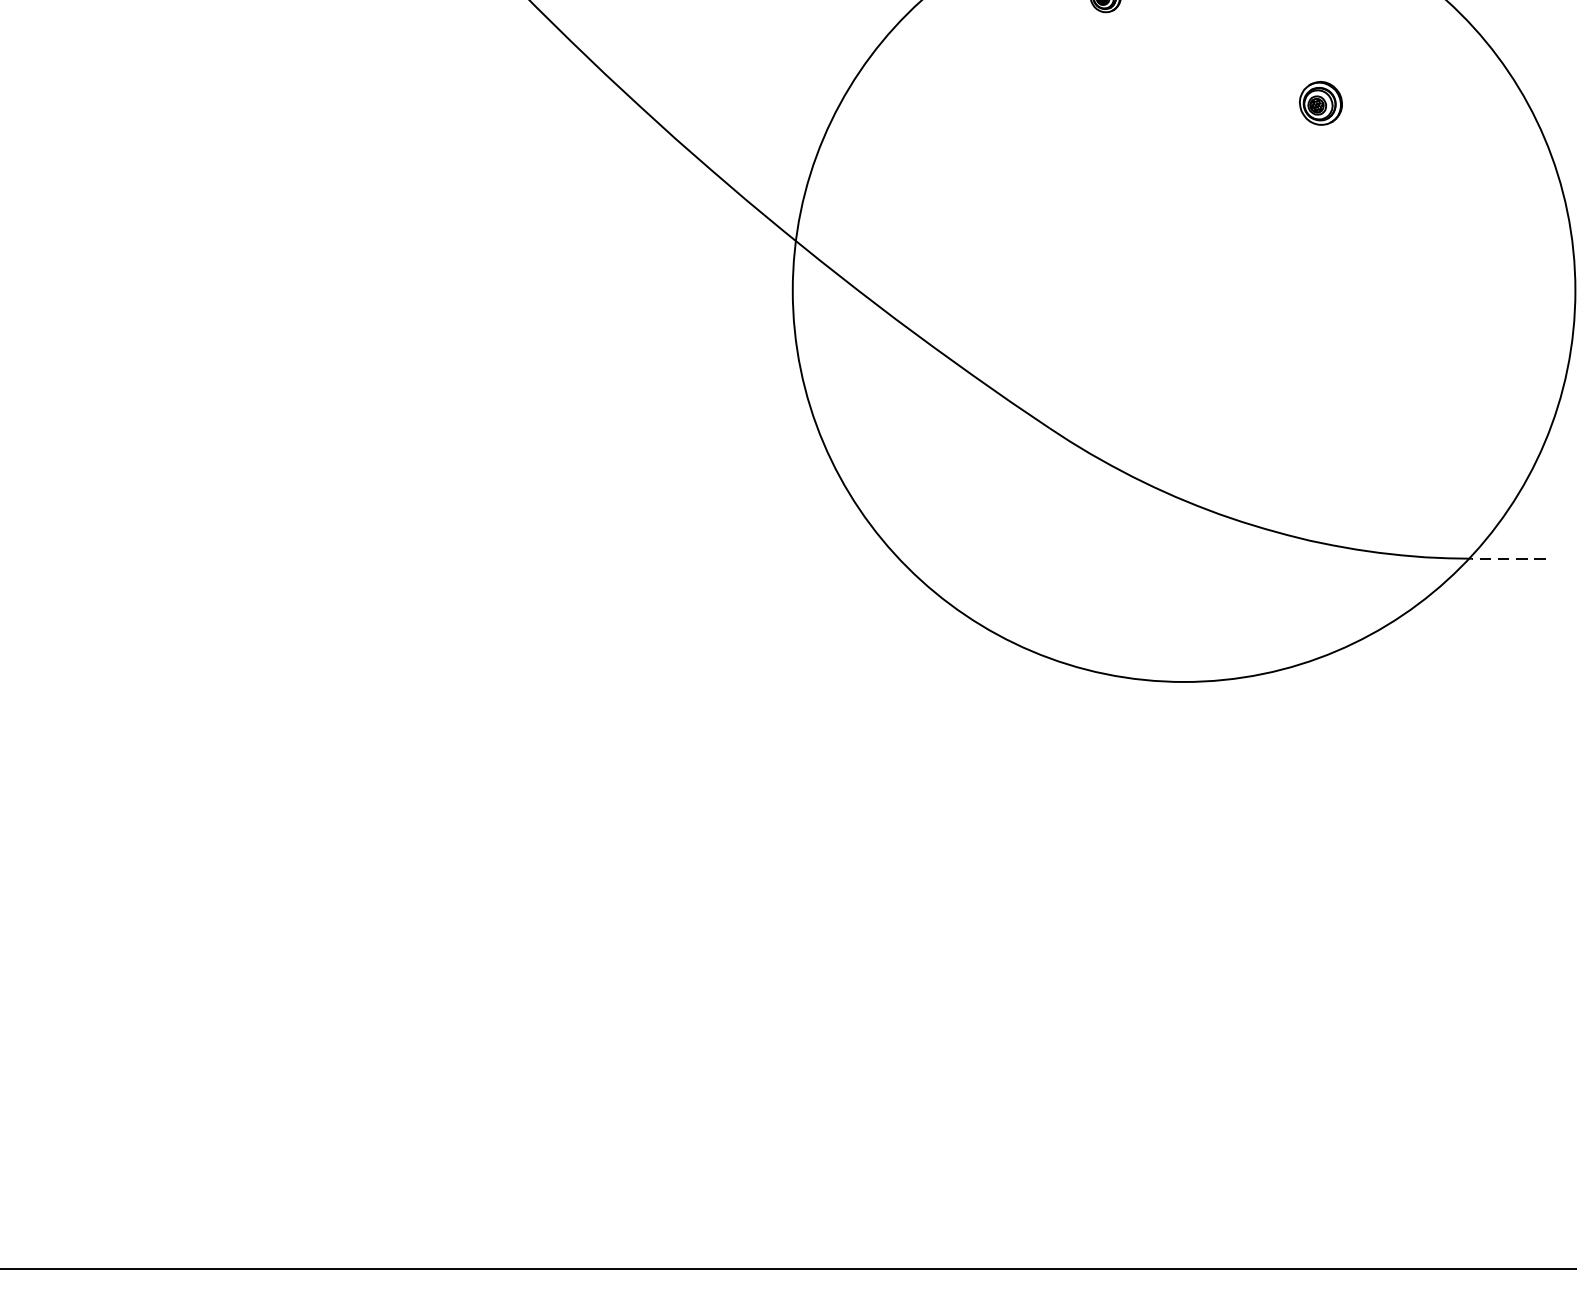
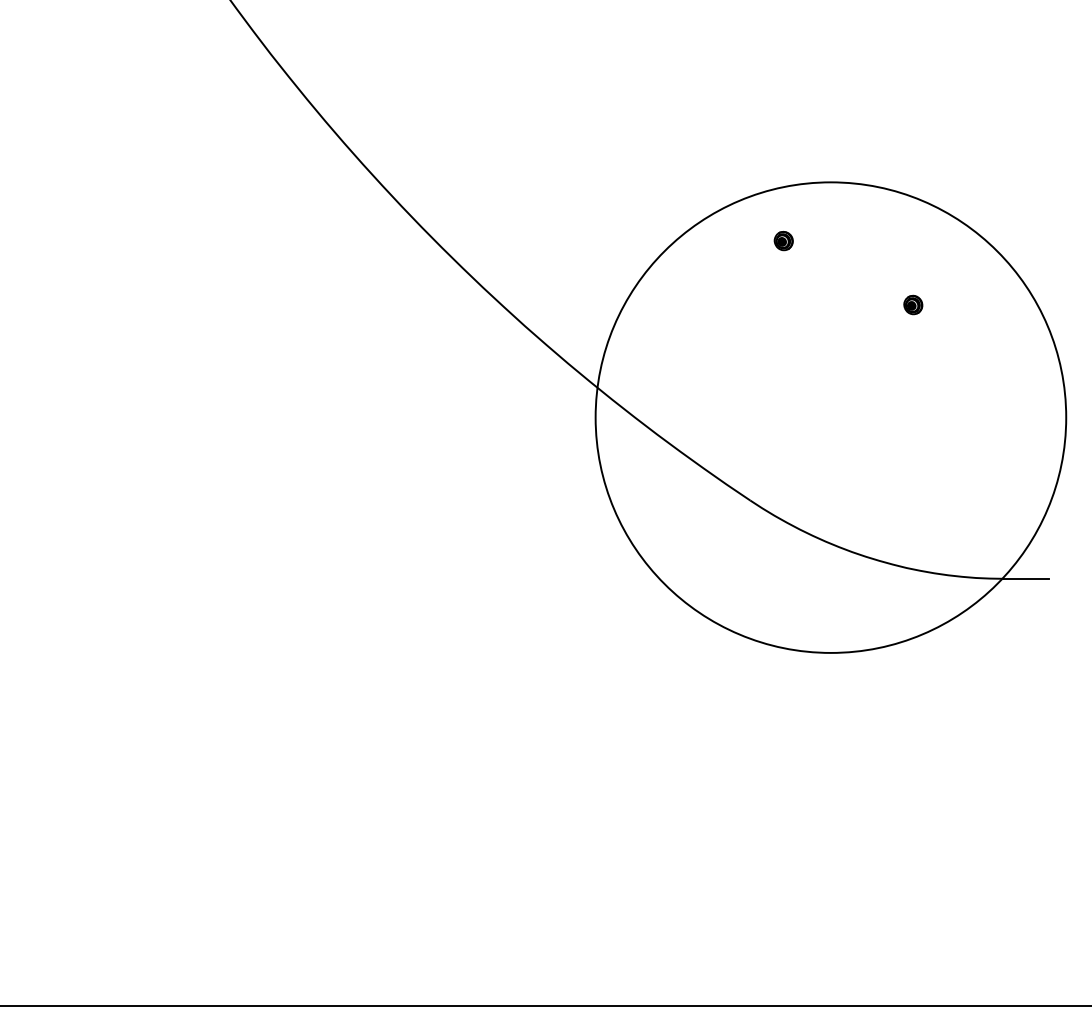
part: (1321, 102) -> (913, 304), size x0.71
line: (1507, 558) -> (1025, 578), dashed -> solid

